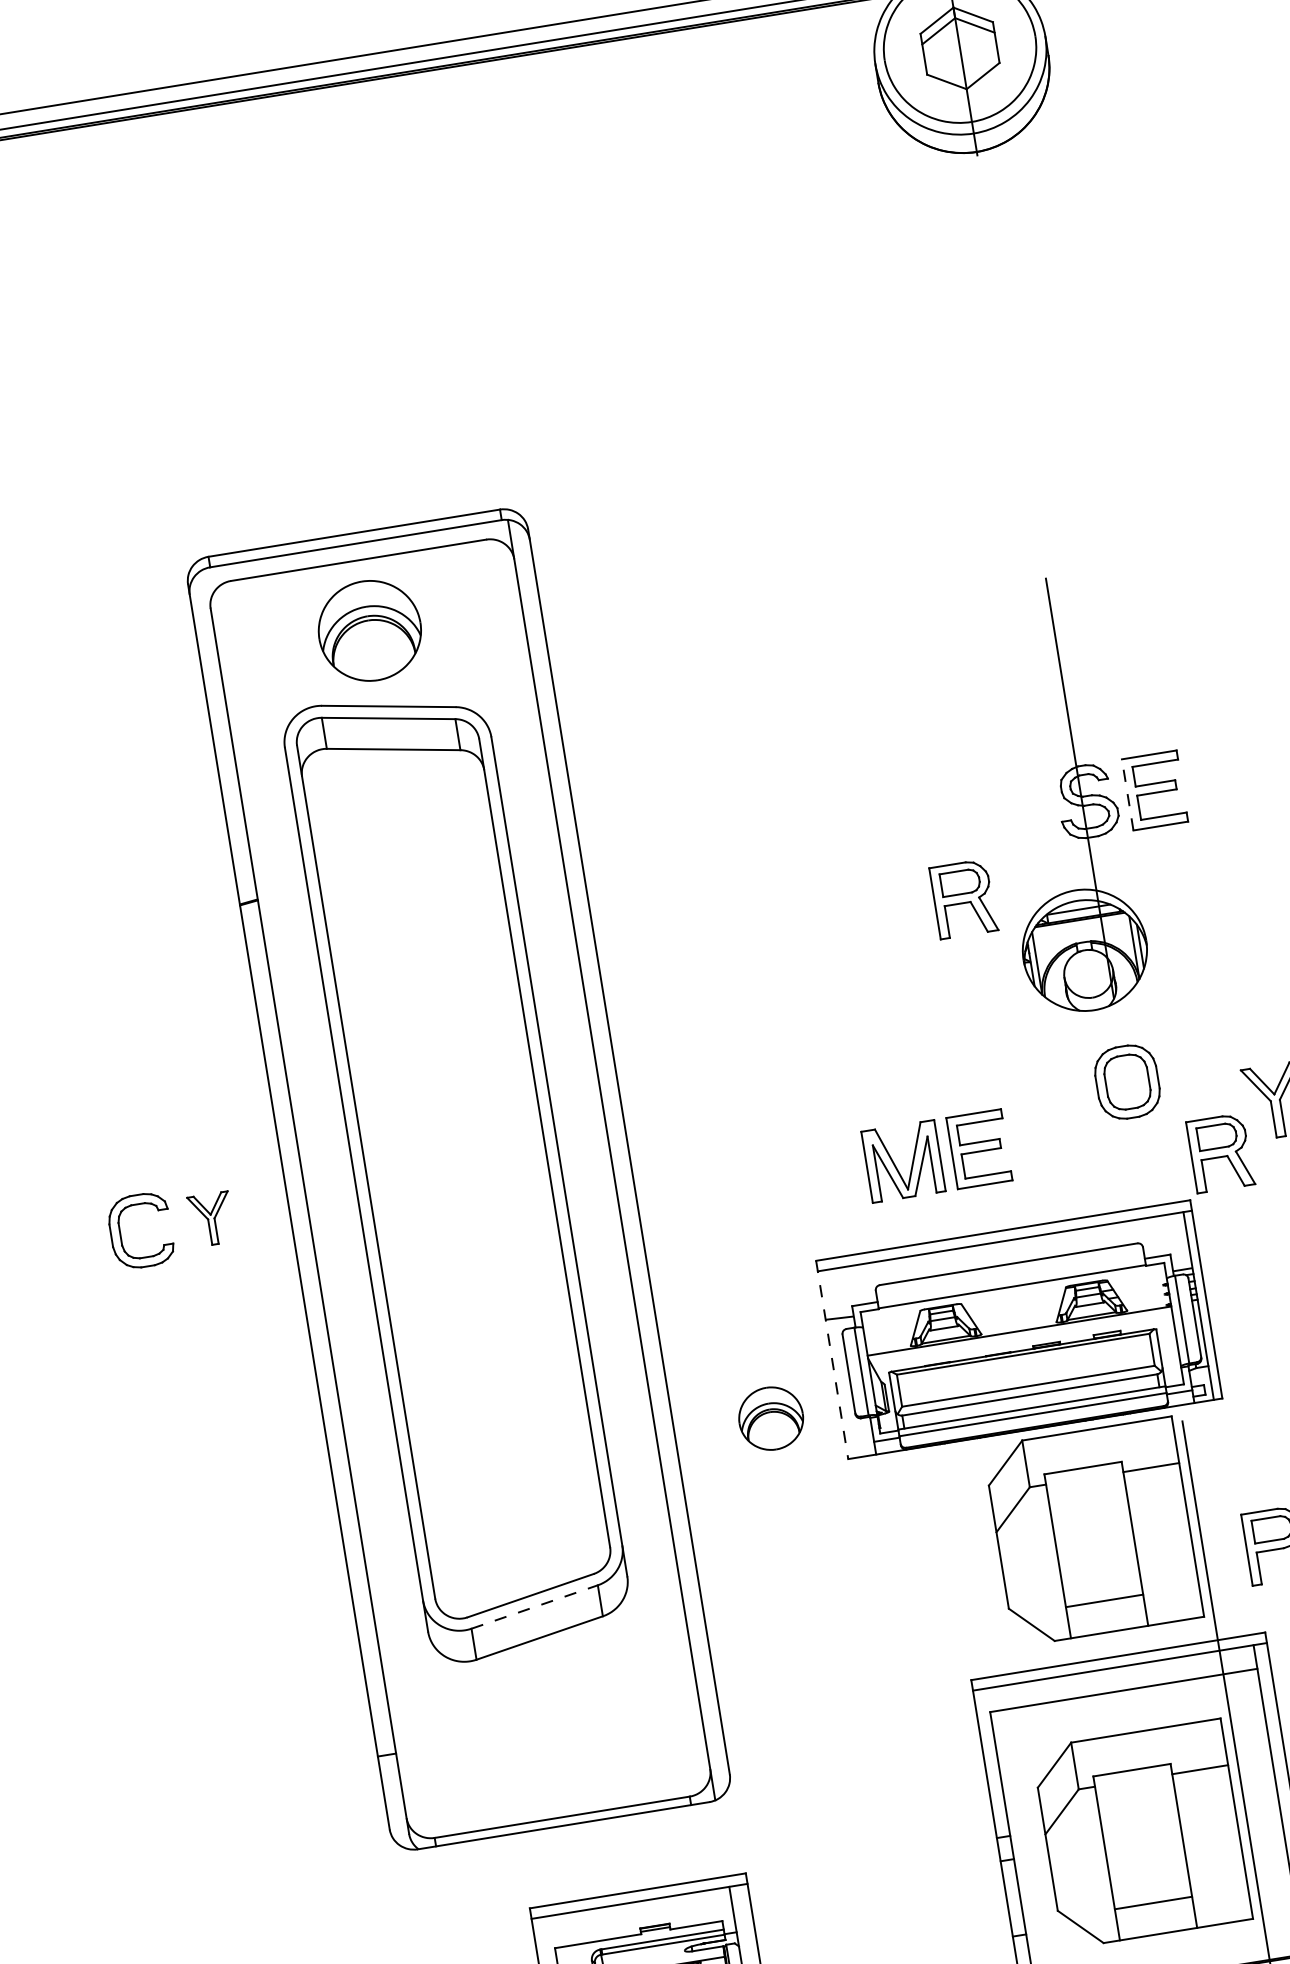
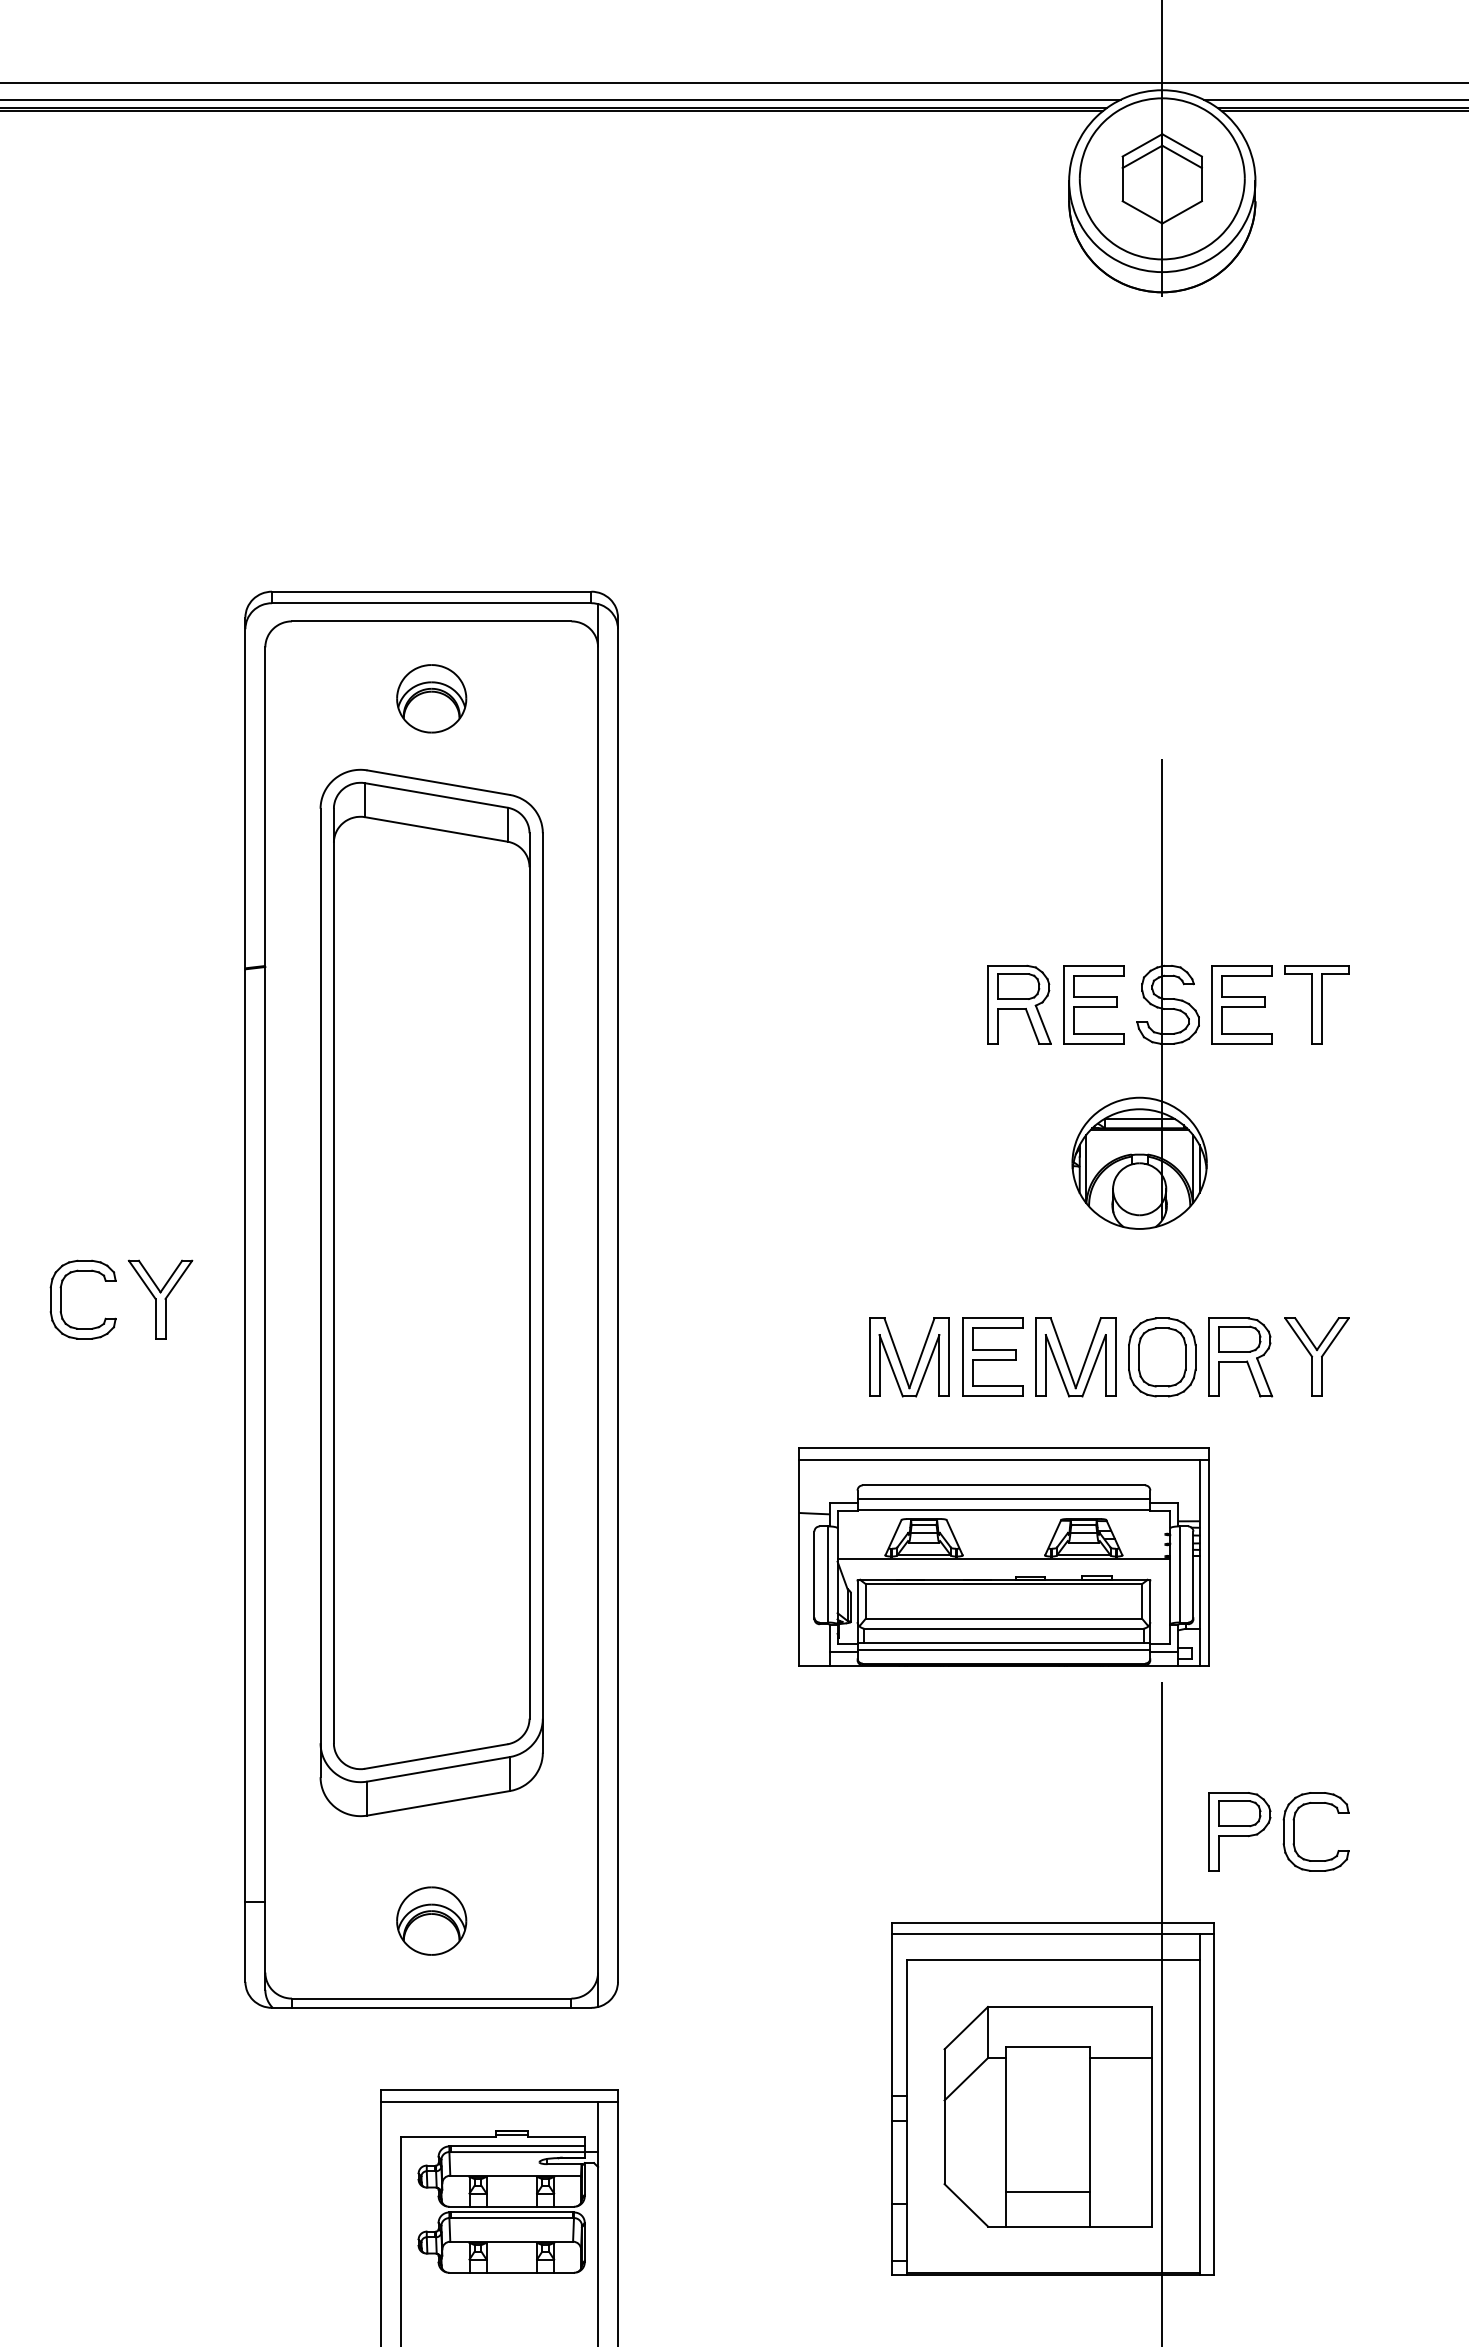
part: (369, 630) -> (431, 698), size x0.62
part: (1222, 779) -> (1316, 1004), added
line: (1127, 794) -> (1212, 1004), dashed -> solid
part: (1019, 812) -> (1093, 1004), added
part: (964, 898) -> (1019, 1004), moved
part: (1127, 1082) -> (1162, 1357), moved
part: (1048, 1141) -> (1067, 1361), added
part: (1220, 1153) -> (1240, 1357), moved
part: (211, 1219) -> (160, 1299), size x1.43
line: (1010, 1276) -> (1003, 1498), added
line: (832, 1360) -> (799, 1557), dashed -> solid
part: (770, 1418) -> (431, 1920), moved
part: (1092, 1531) -> (1047, 1785), removed
line: (535, 1607) -> (439, 1769), dashed -> solid

